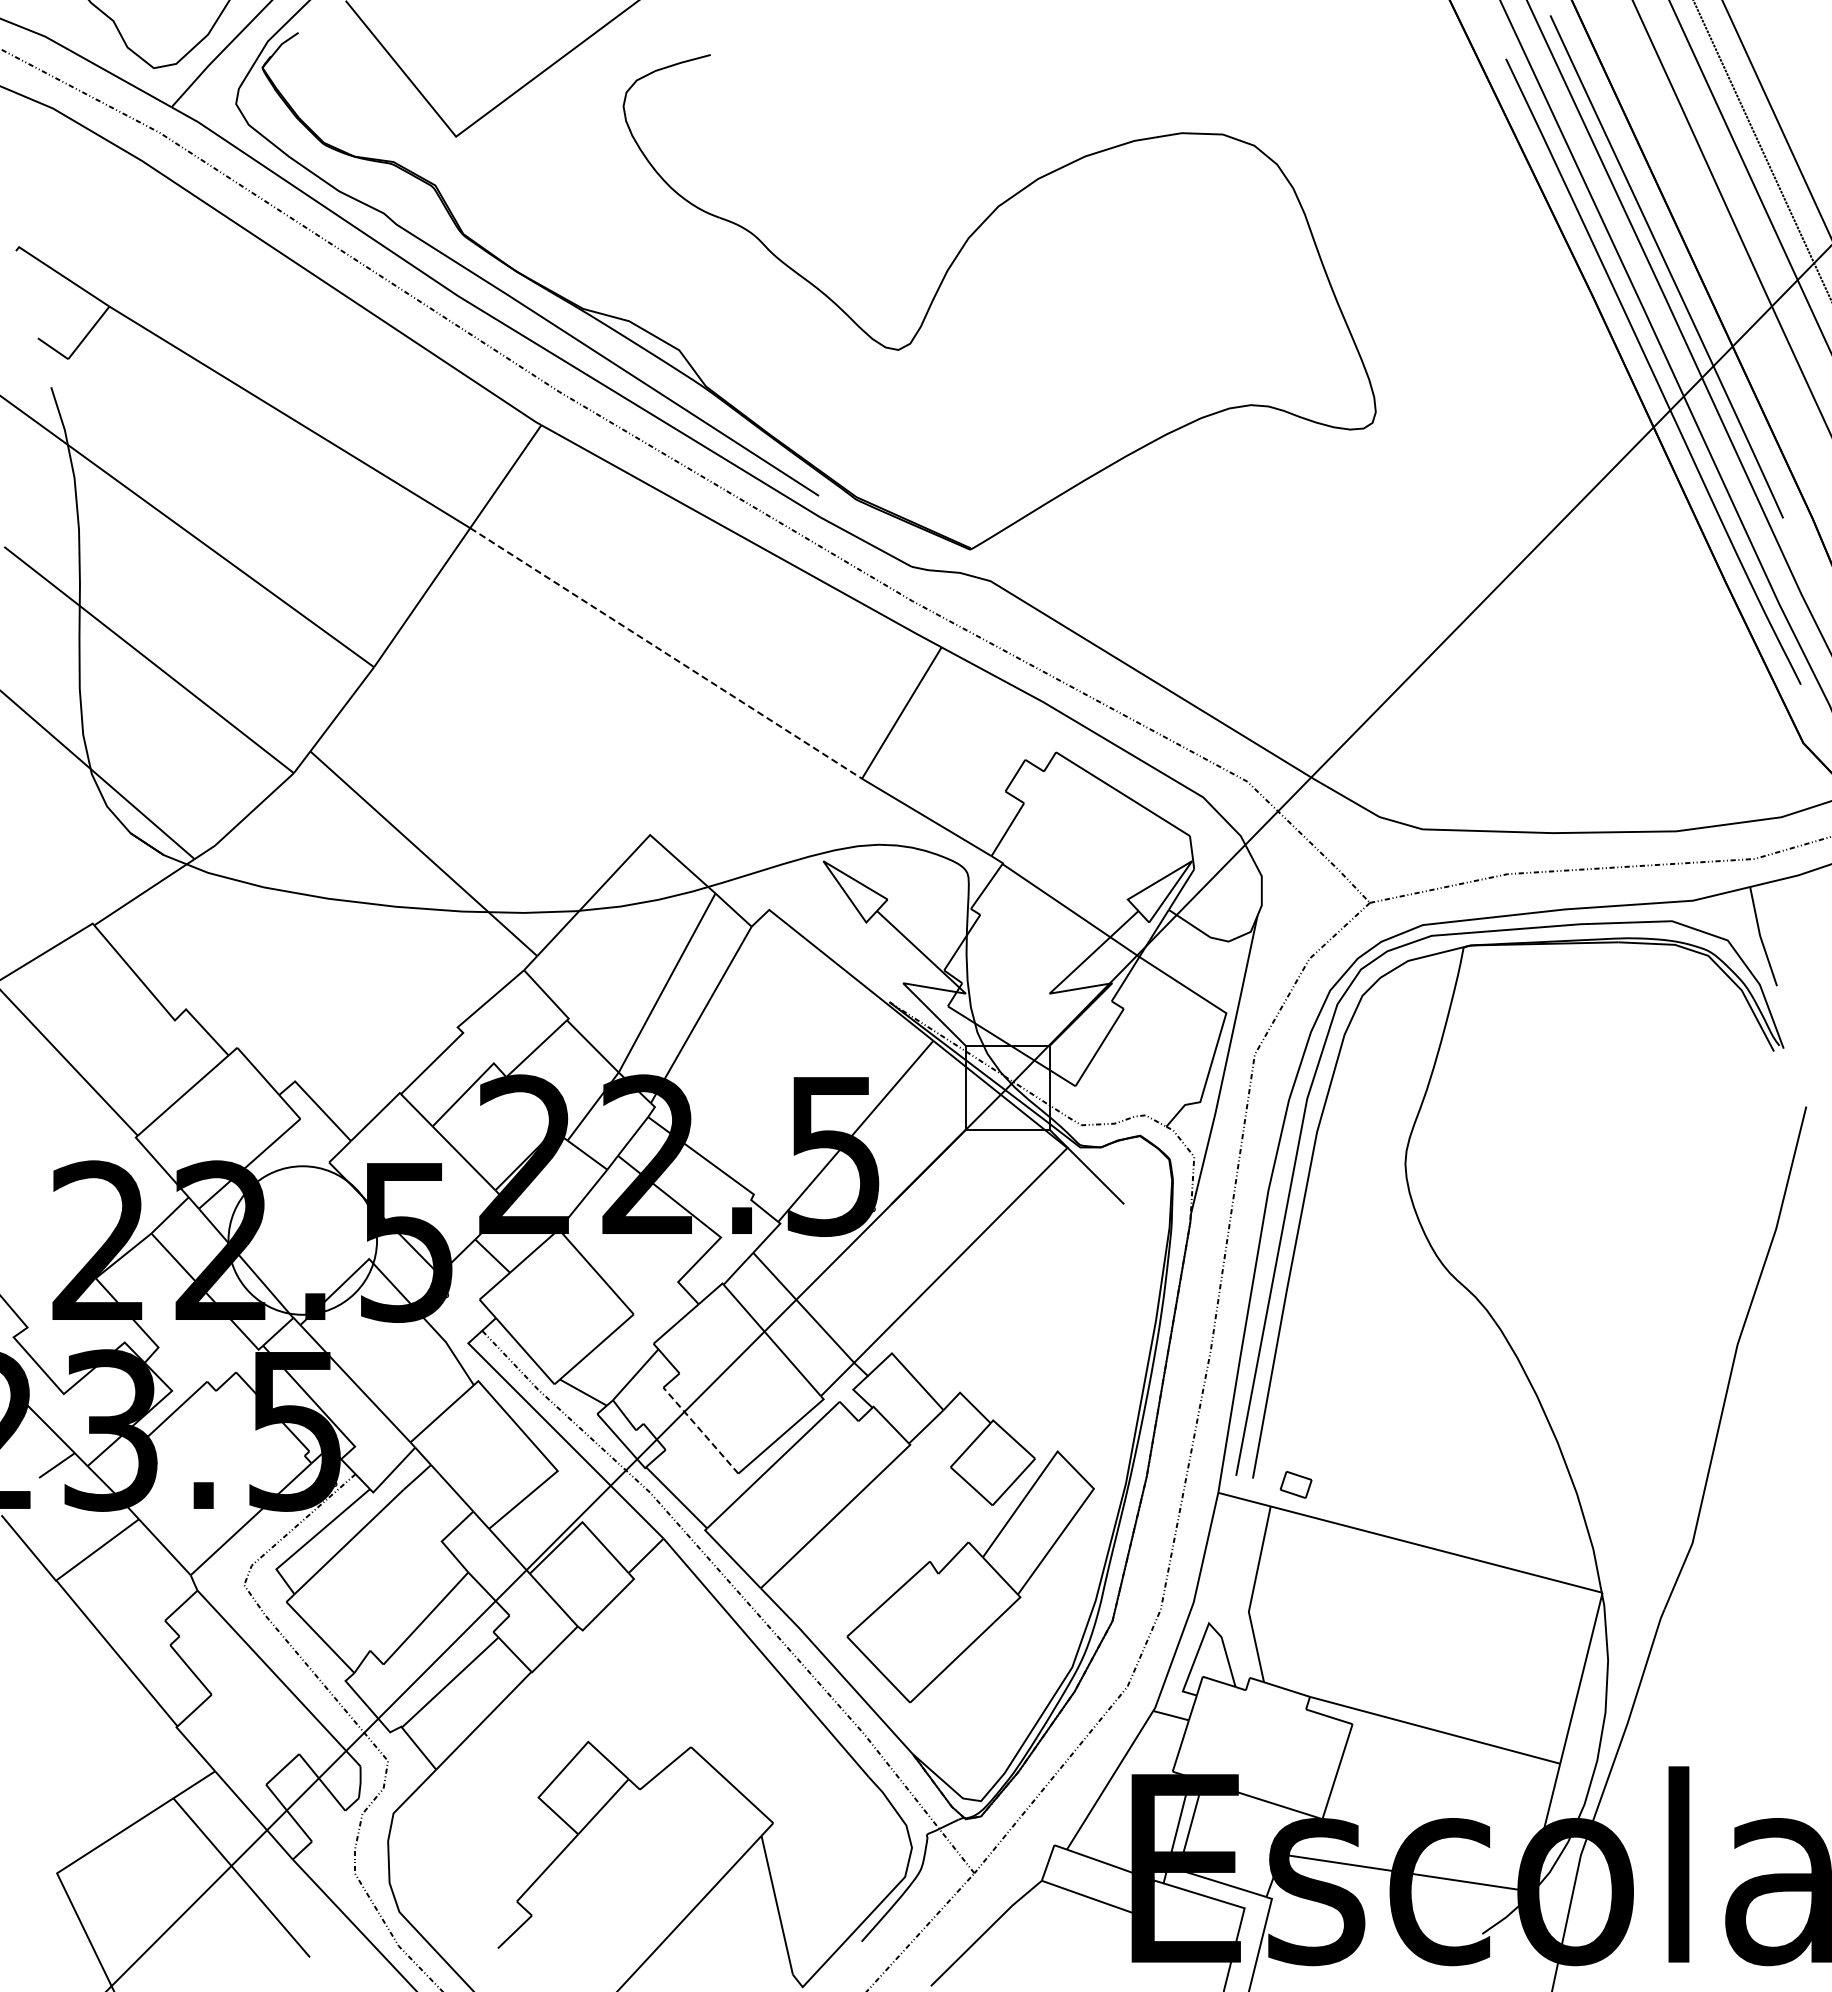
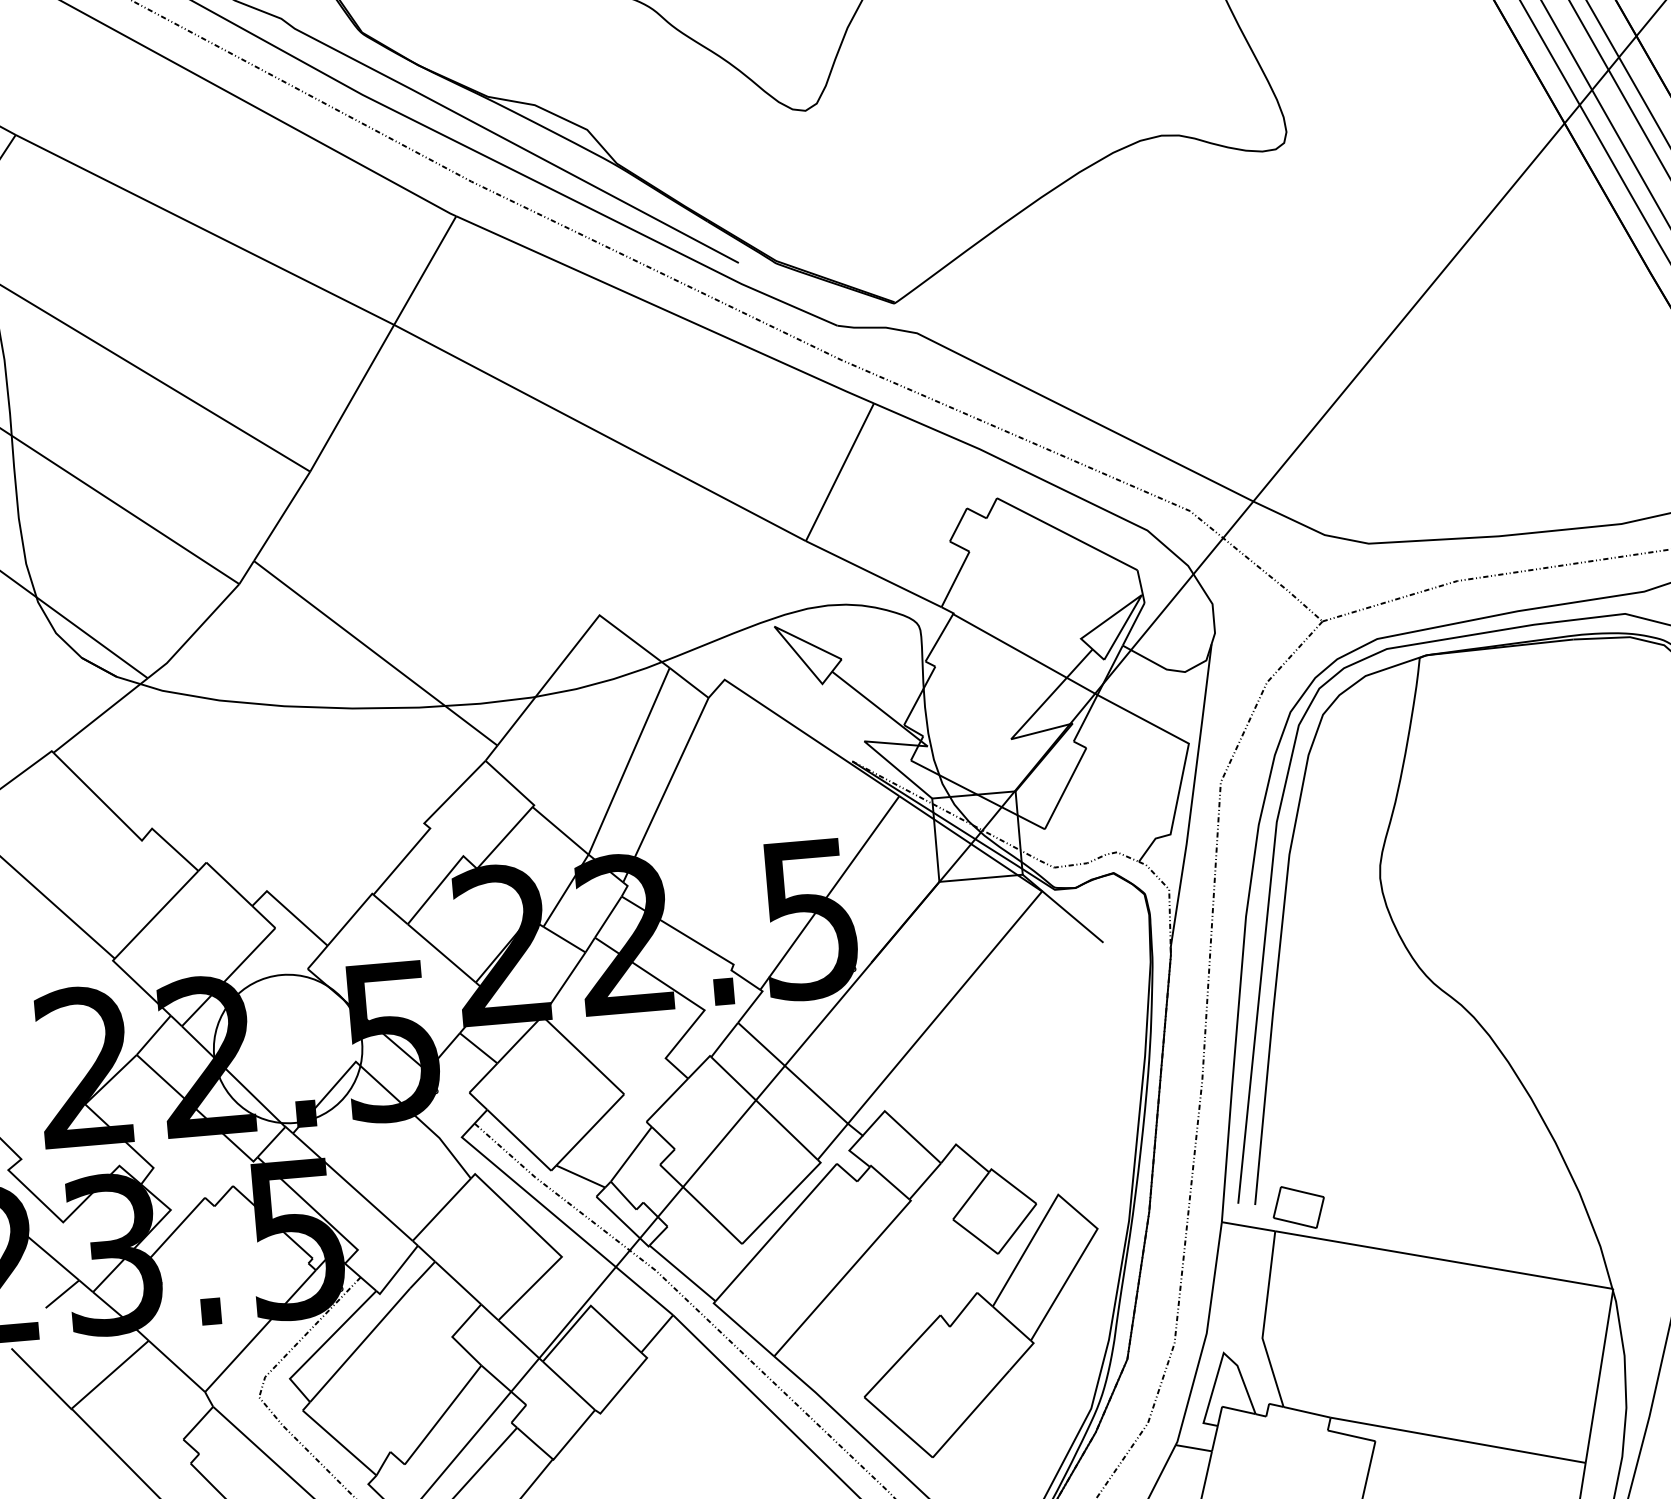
line: (666, 653) -> (600, 433), dashed -> solid
line: (700, 1430) -> (700, 1204), dashed -> solid
part: (1295, 1484) -> (1298, 1207), size x1.67

